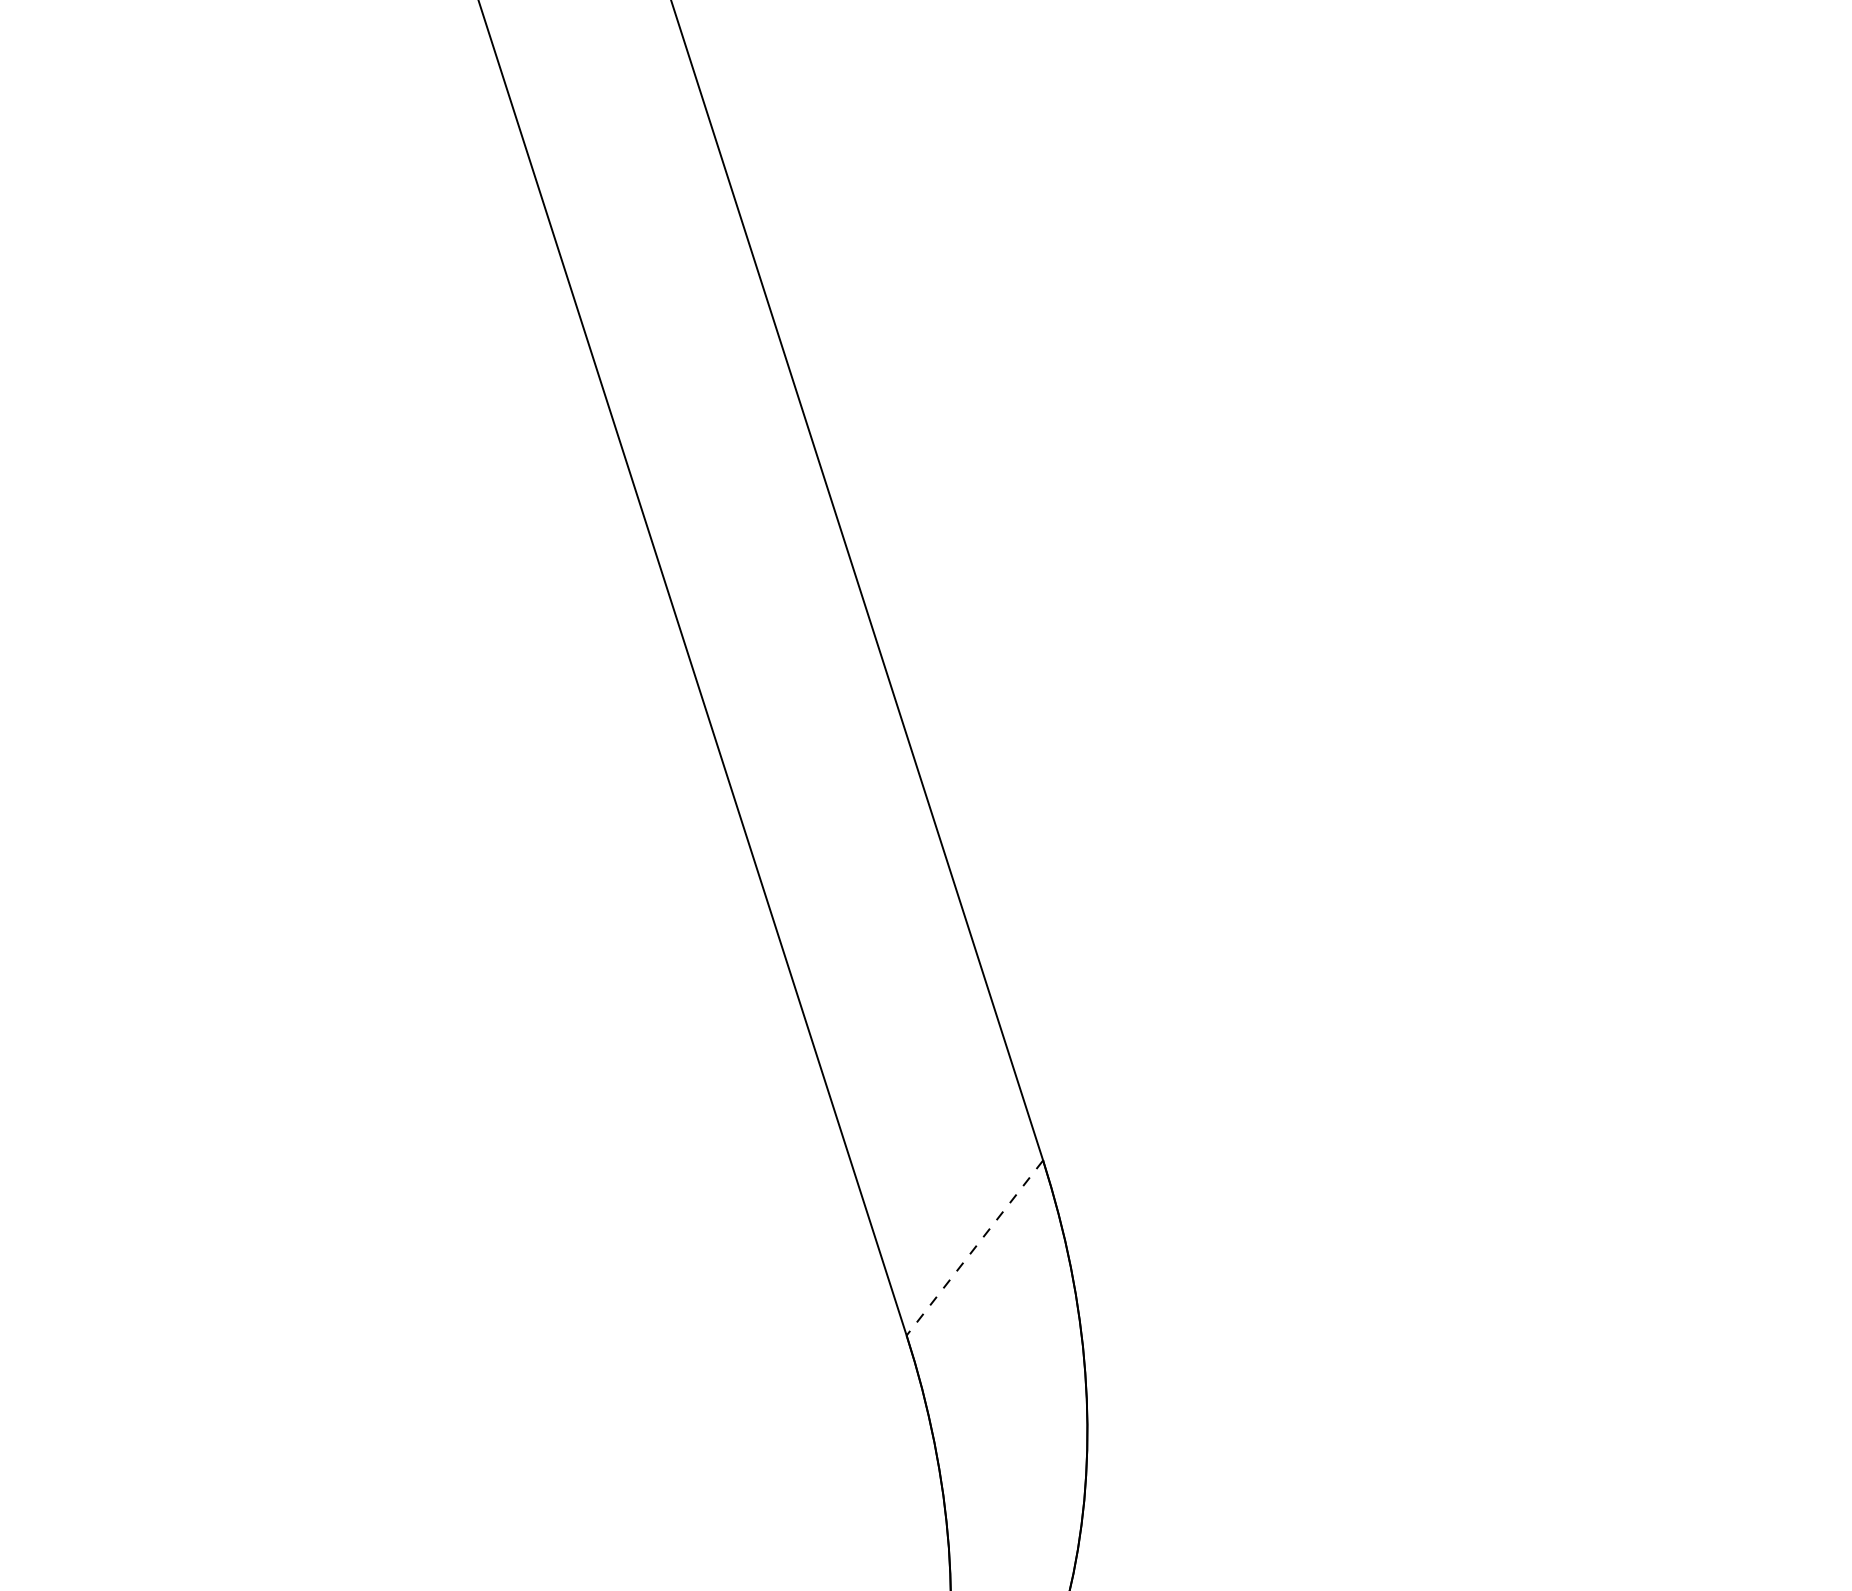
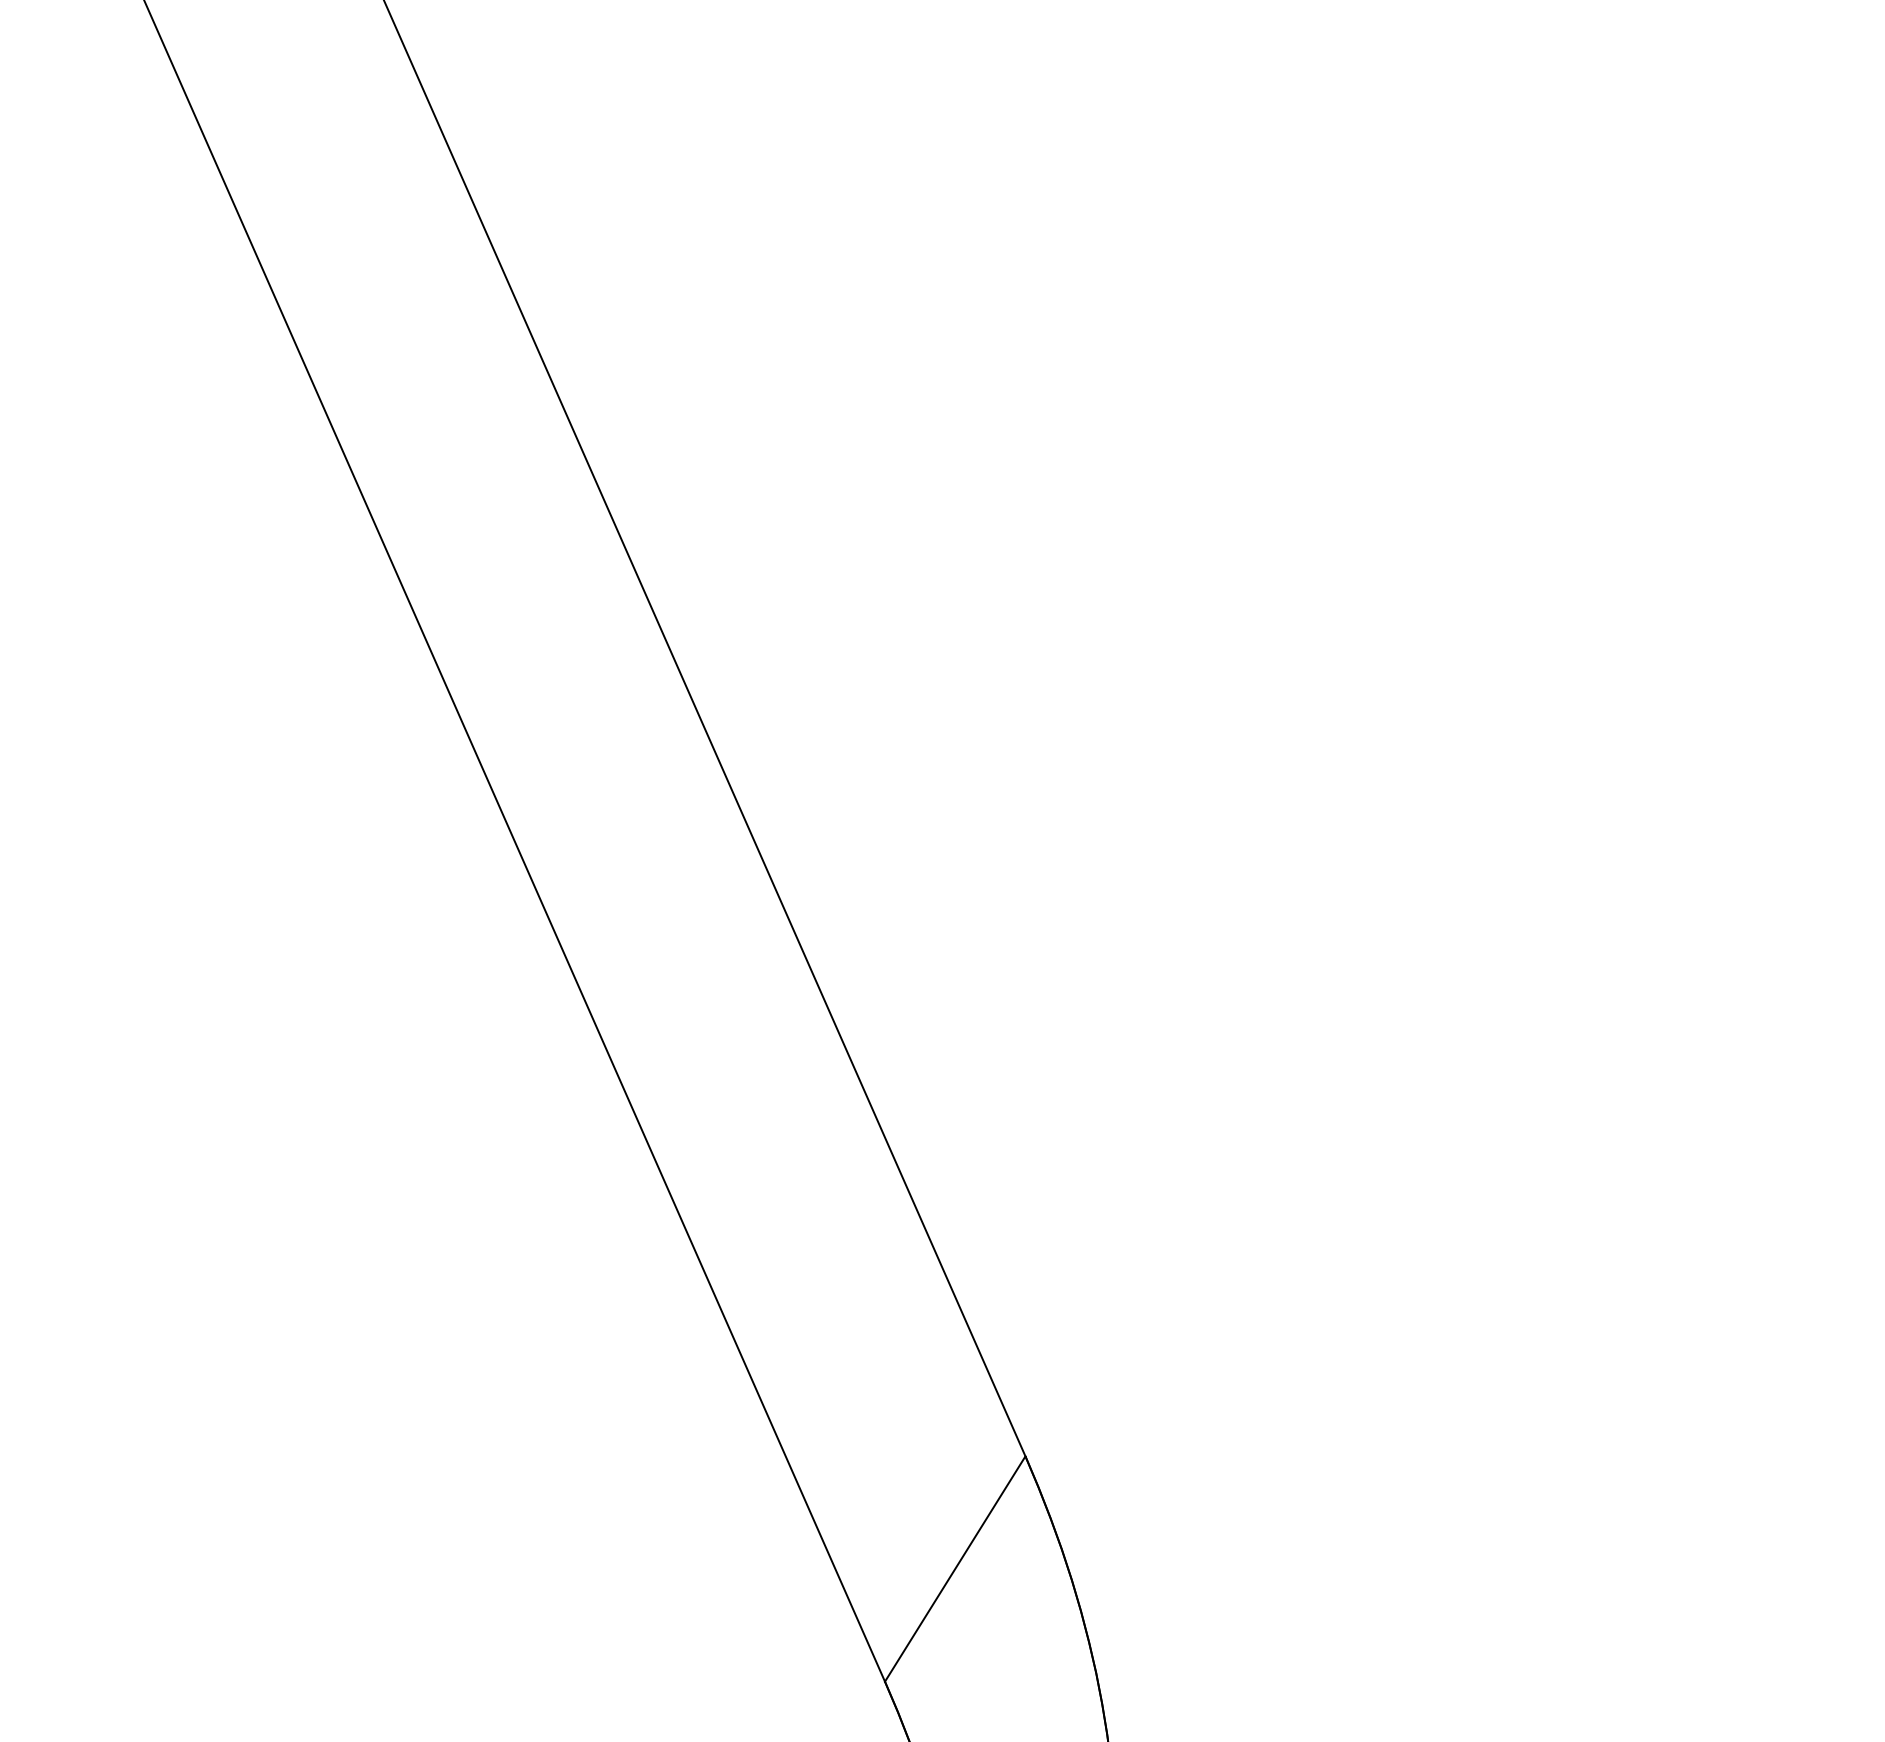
line: (974, 1248) -> (954, 1569), dashed -> solid

